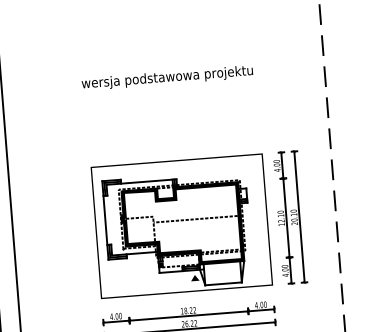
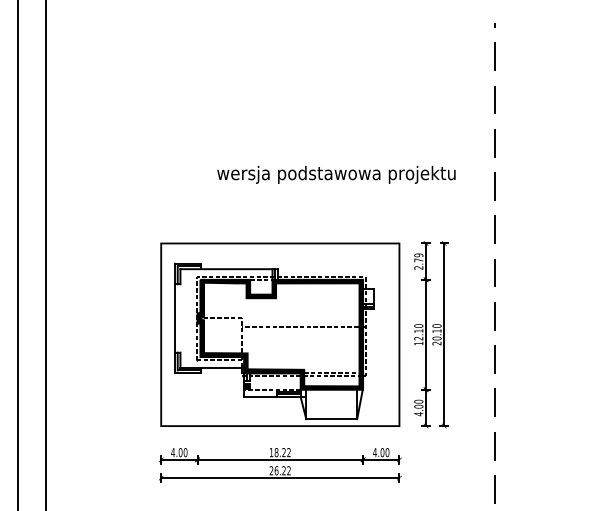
text: (167, 77) -> (336, 174), moved
text: (276, 165) -> (418, 261), 4.00 -> 2.79
fill: (195, 277) -> (293, 407), removed

